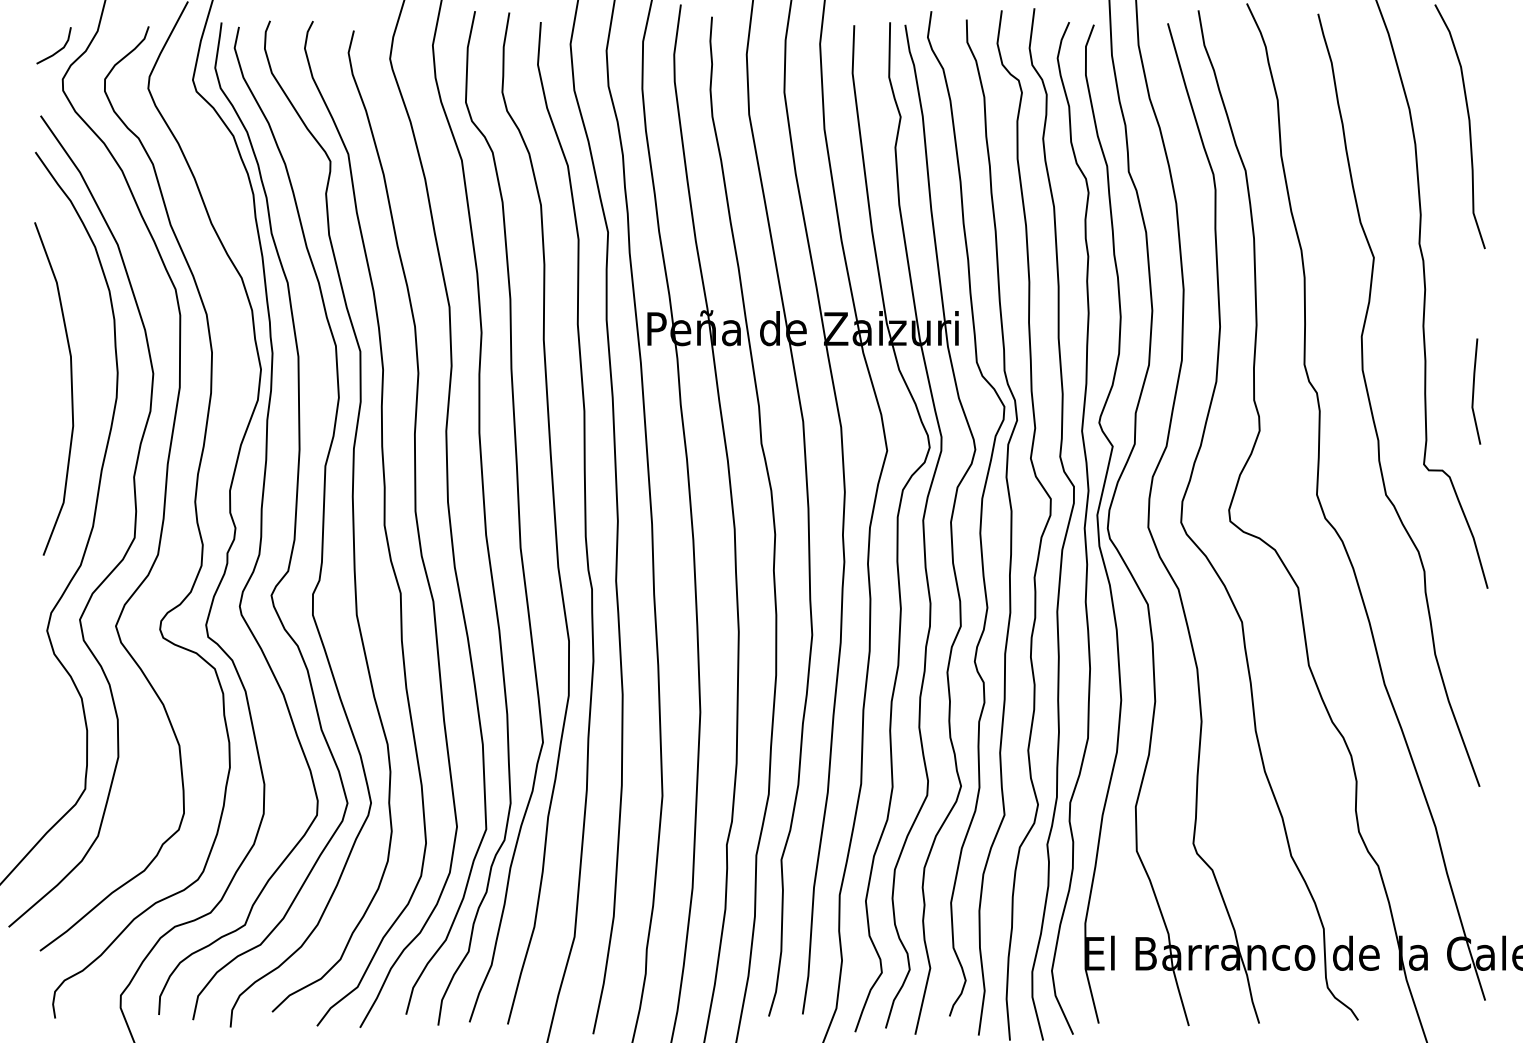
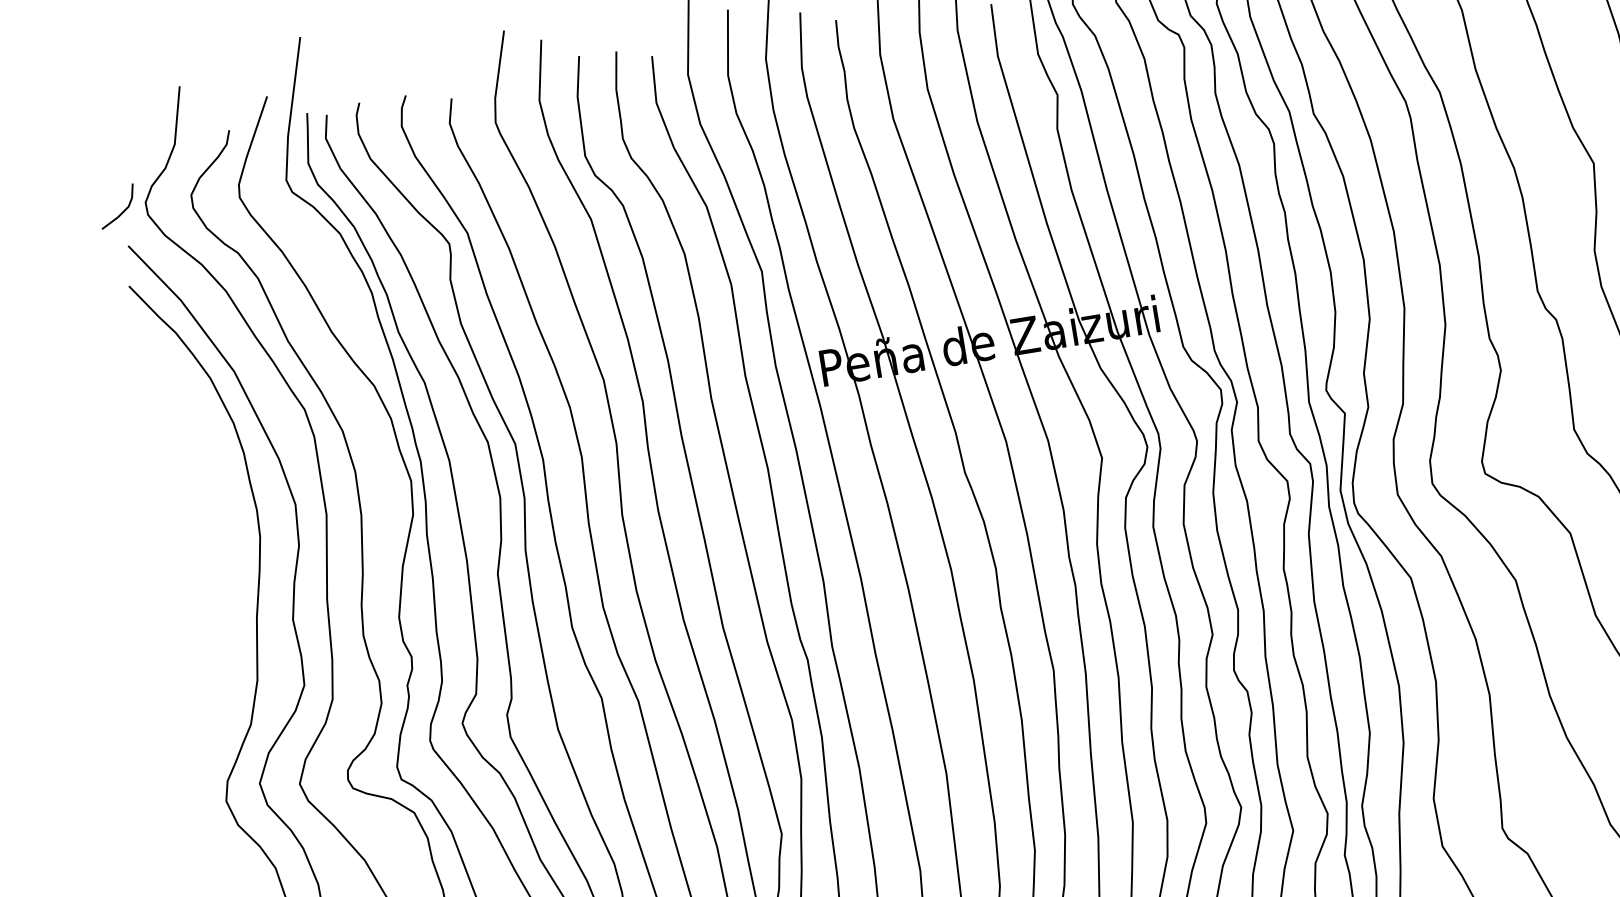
line: (57, 50) -> (122, 211), moved
curve: (71, 388) -> (209, 535), removed

